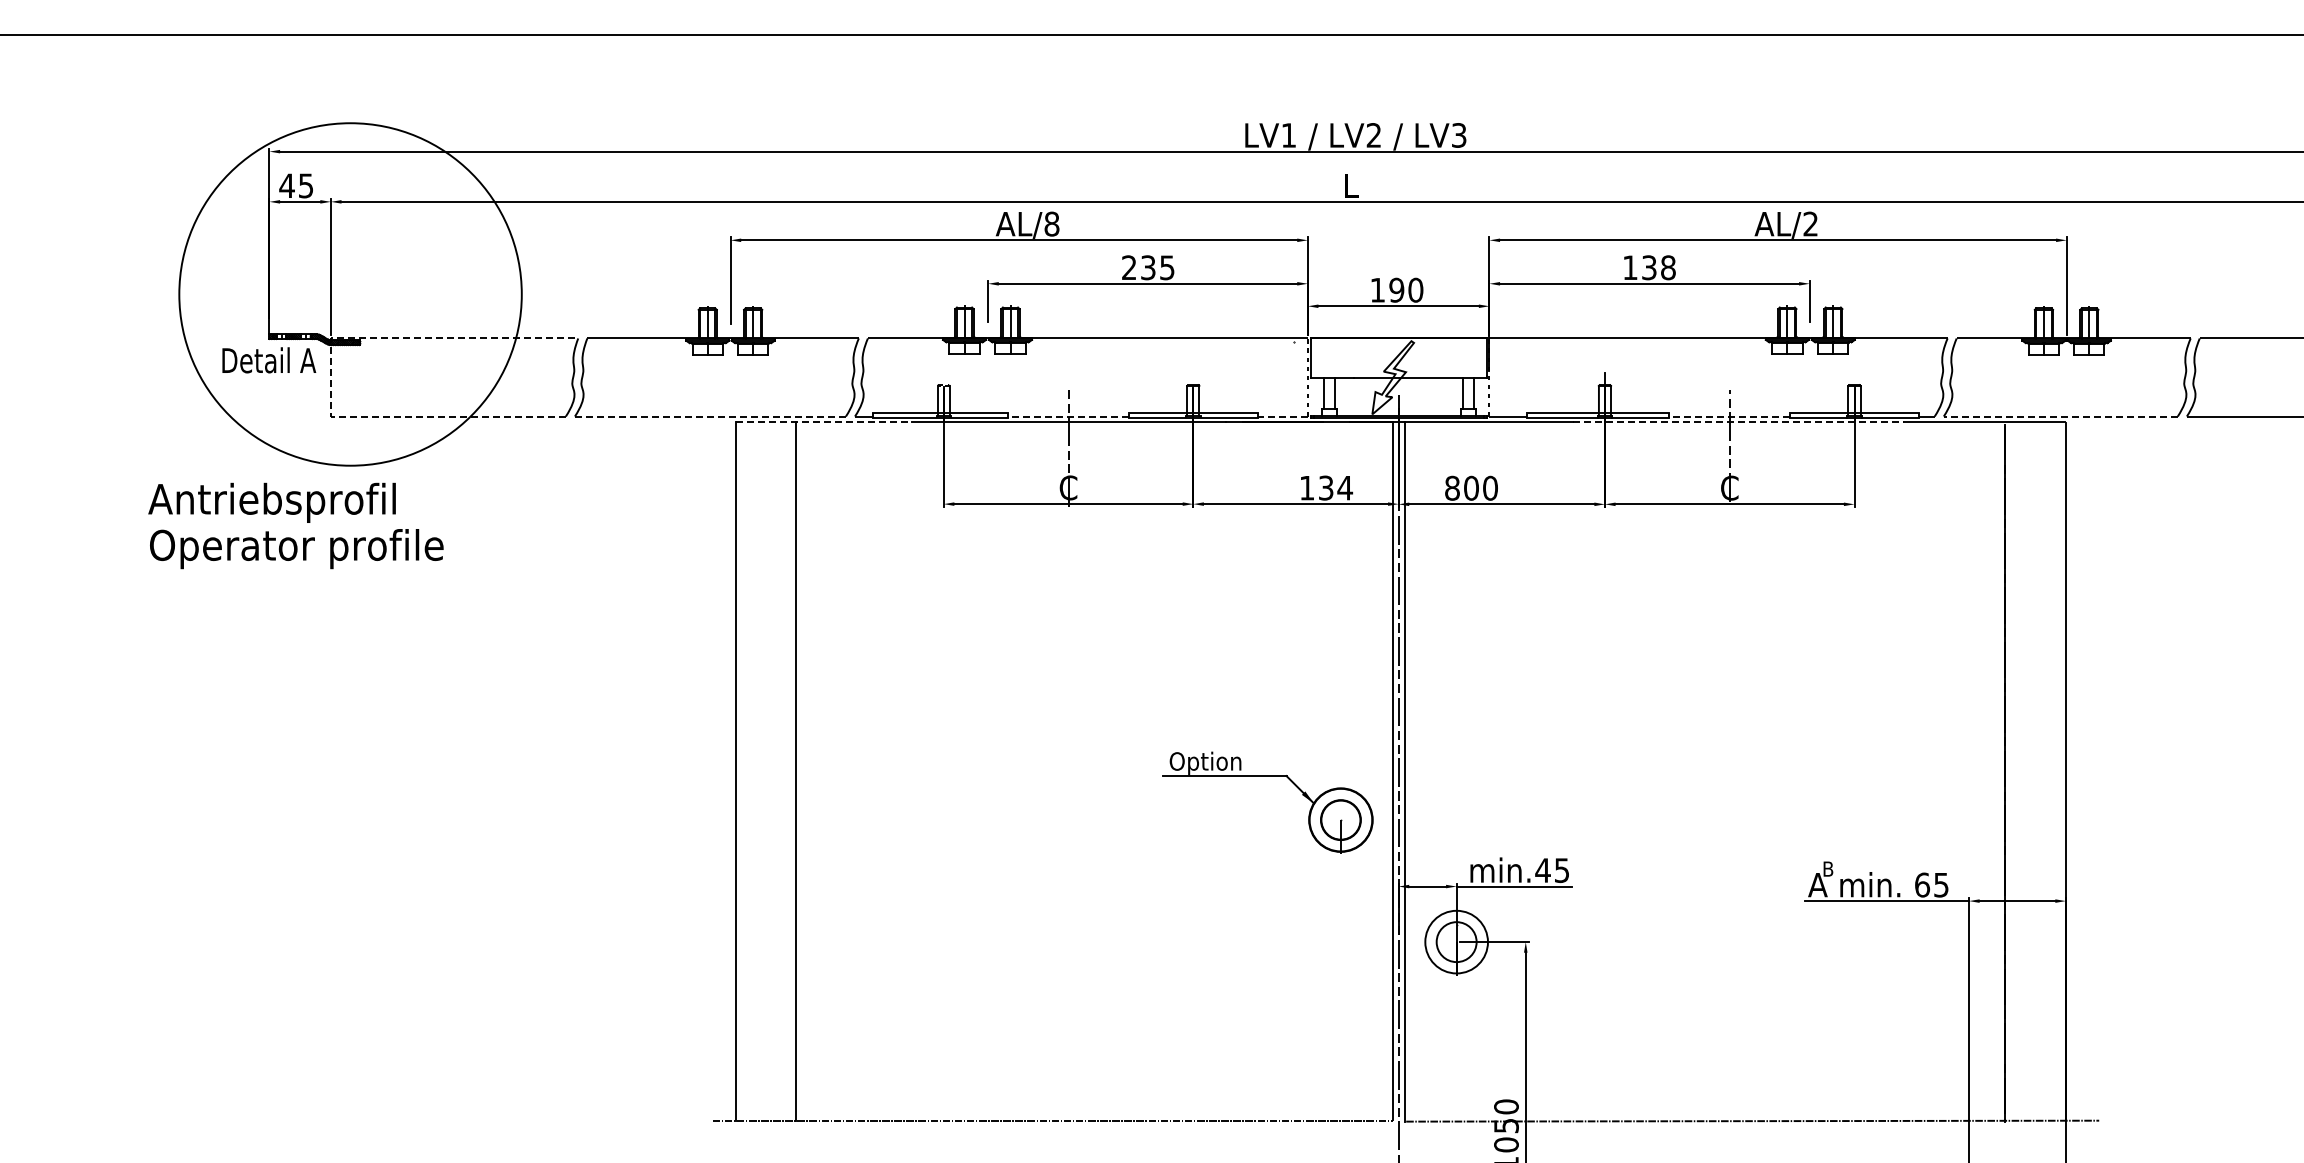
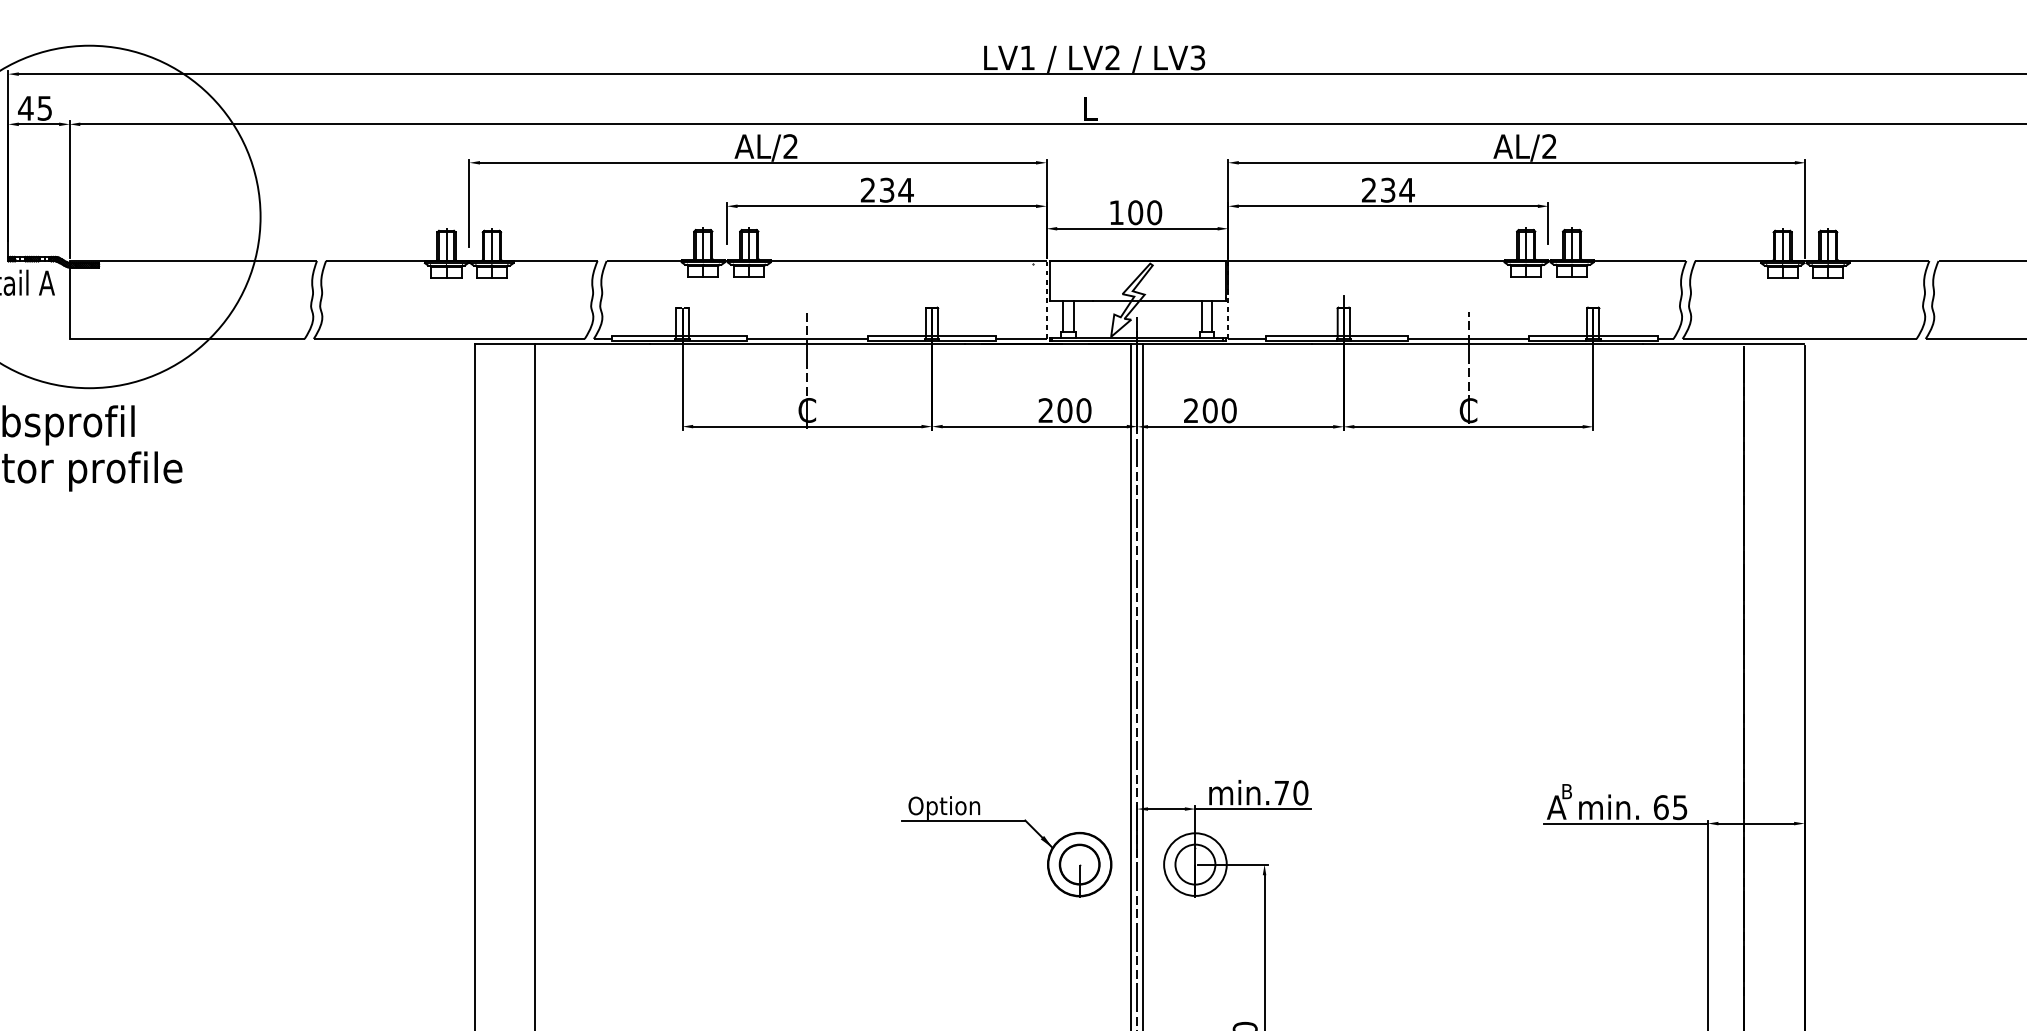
text: (1051, 223) -> (790, 145), AL/8 -> AL/2
text: (1167, 267) -> (906, 189), 235 -> 234
text: (1649, 267) -> (1388, 189), 138 -> 234
text: (1396, 290) -> (1135, 212), 190 -> 100
line: (330, 371) -> (69, 293), dashed -> solid
line: (709, 416) -> (448, 338), dashed -> solid
line: (1068, 416) -> (807, 338), dashed -> solid
line: (1282, 416) -> (1021, 338), dashed -> solid
line: (1729, 416) -> (1468, 338), dashed -> solid
line: (2060, 416) -> (1799, 338), dashed -> solid
line: (823, 422) -> (562, 344), dashed -> solid
line: (1738, 422) -> (1477, 344), dashed -> solid
text: (1326, 487) -> (1065, 409), 134 -> 200
text: (1452, 487) -> (1191, 409), 800 -> 200
part: (1267, 776) -> (1006, 820), moved
text: (1552, 870) -> (1291, 792), min.45 -> min.70

